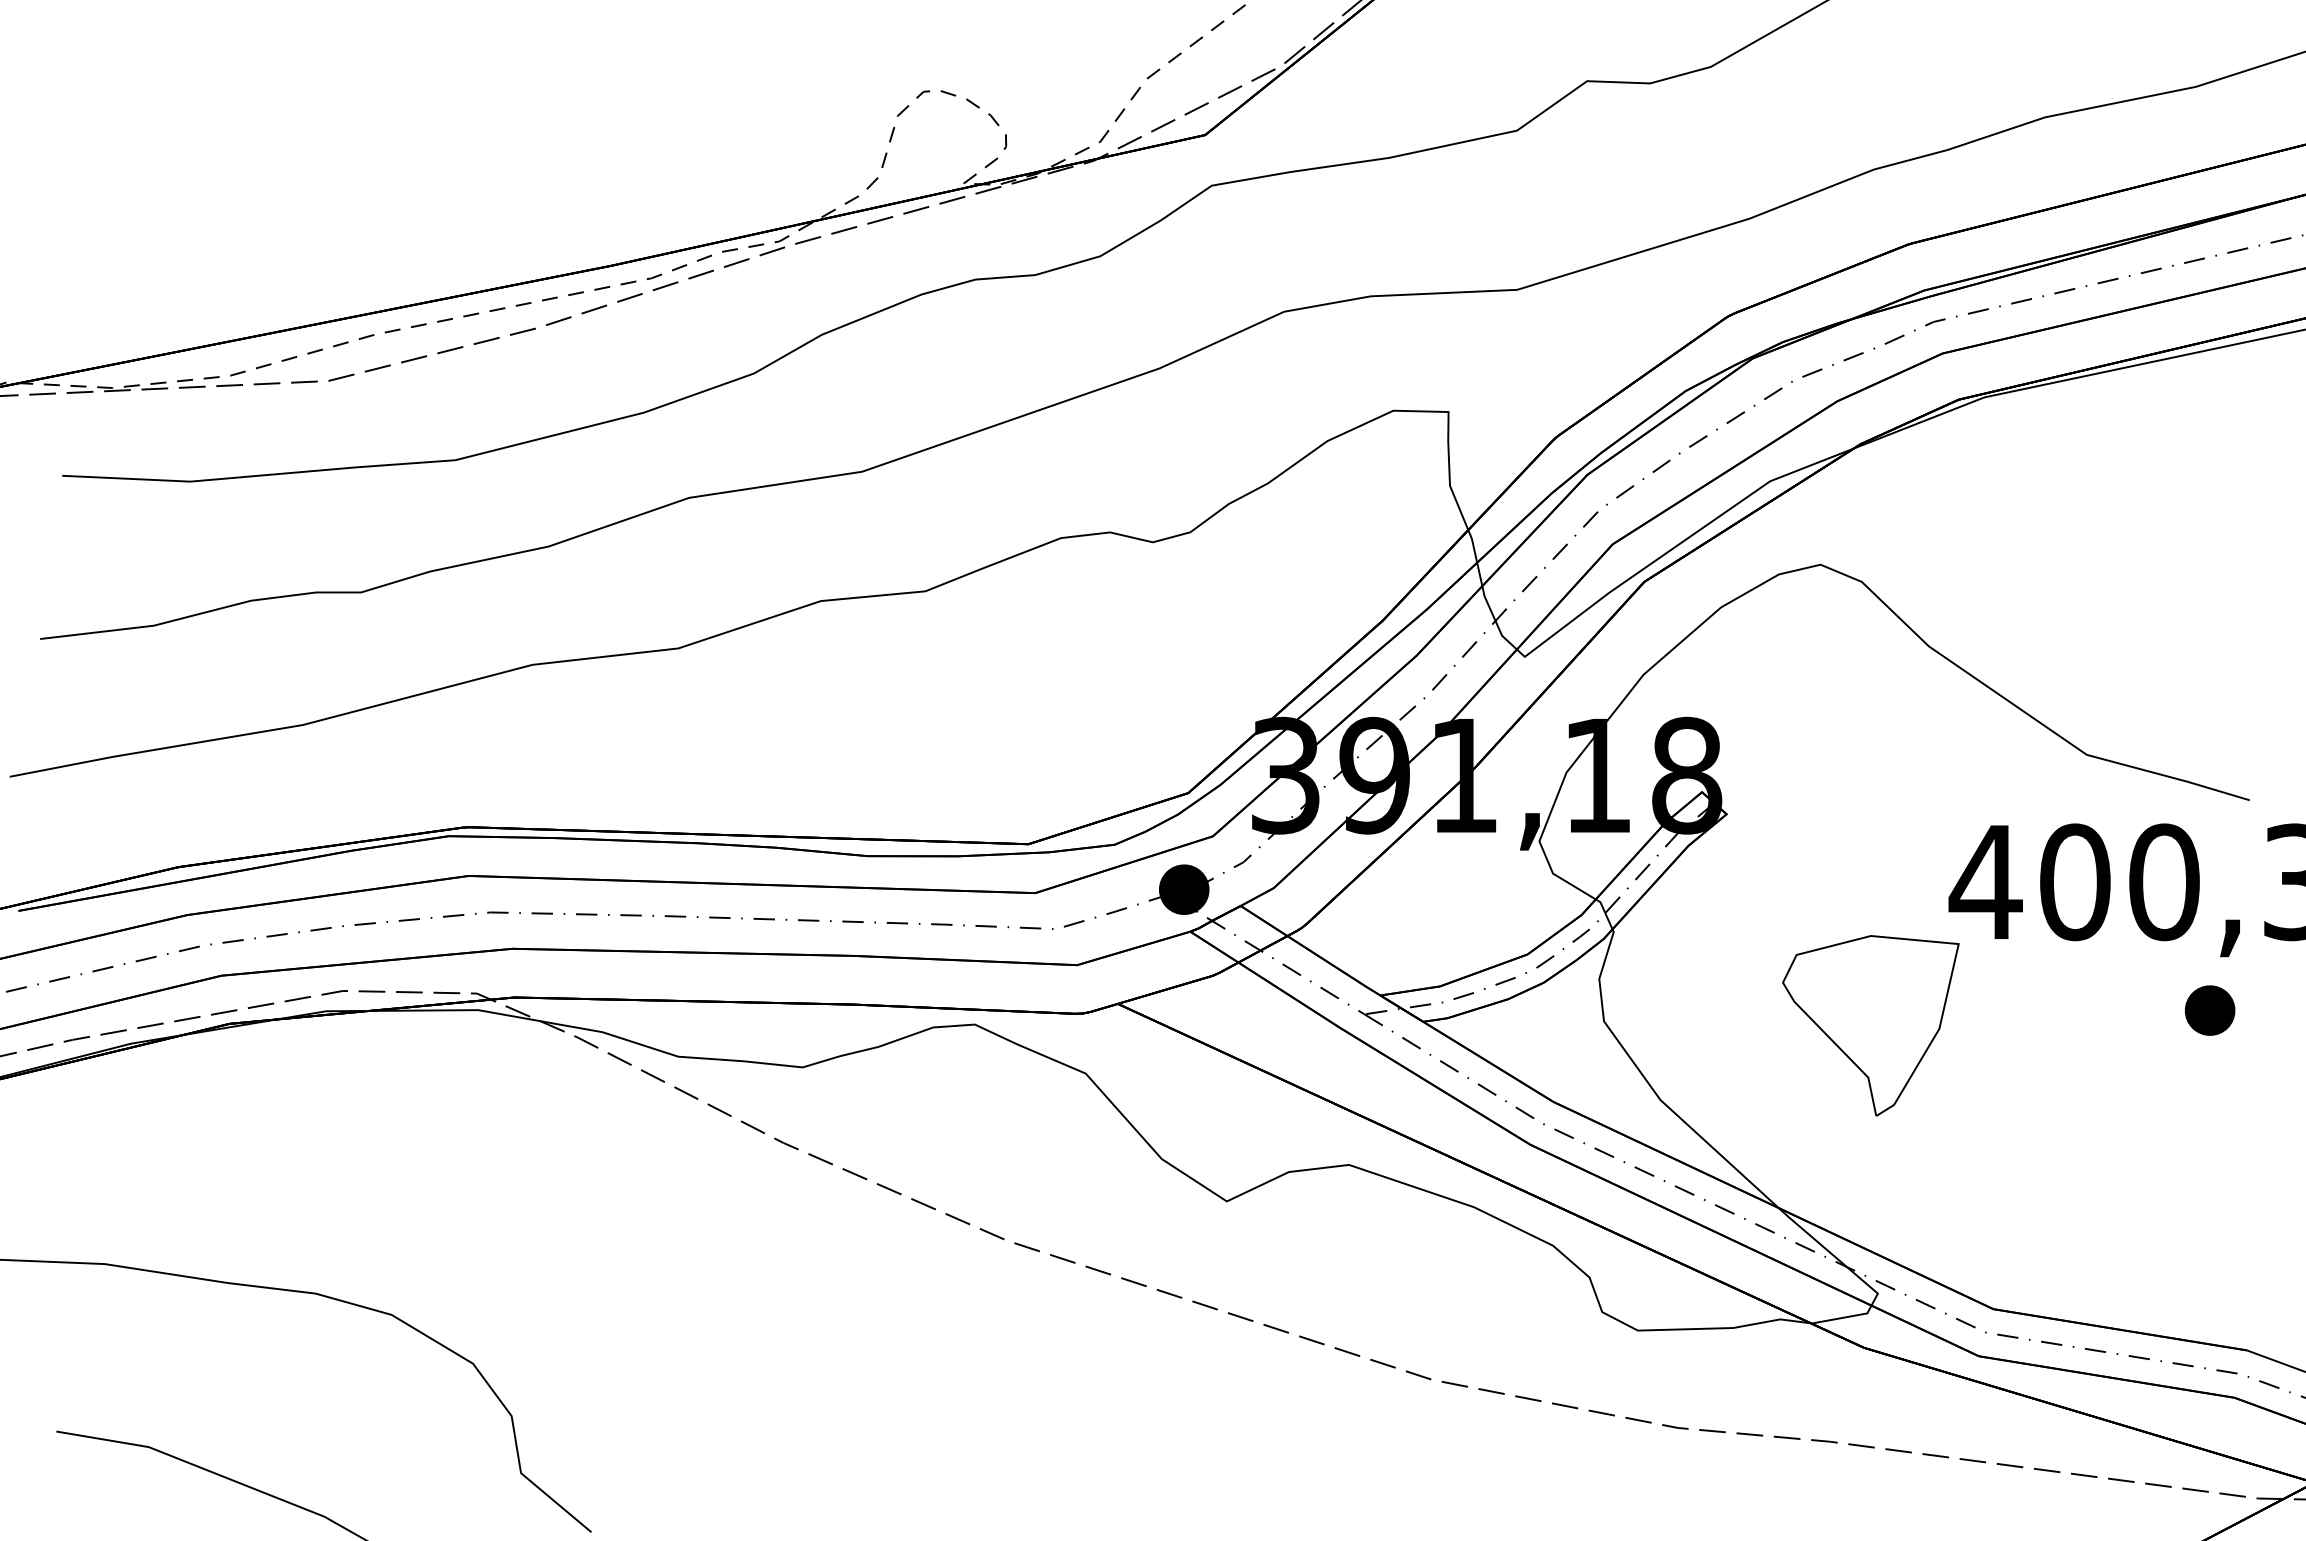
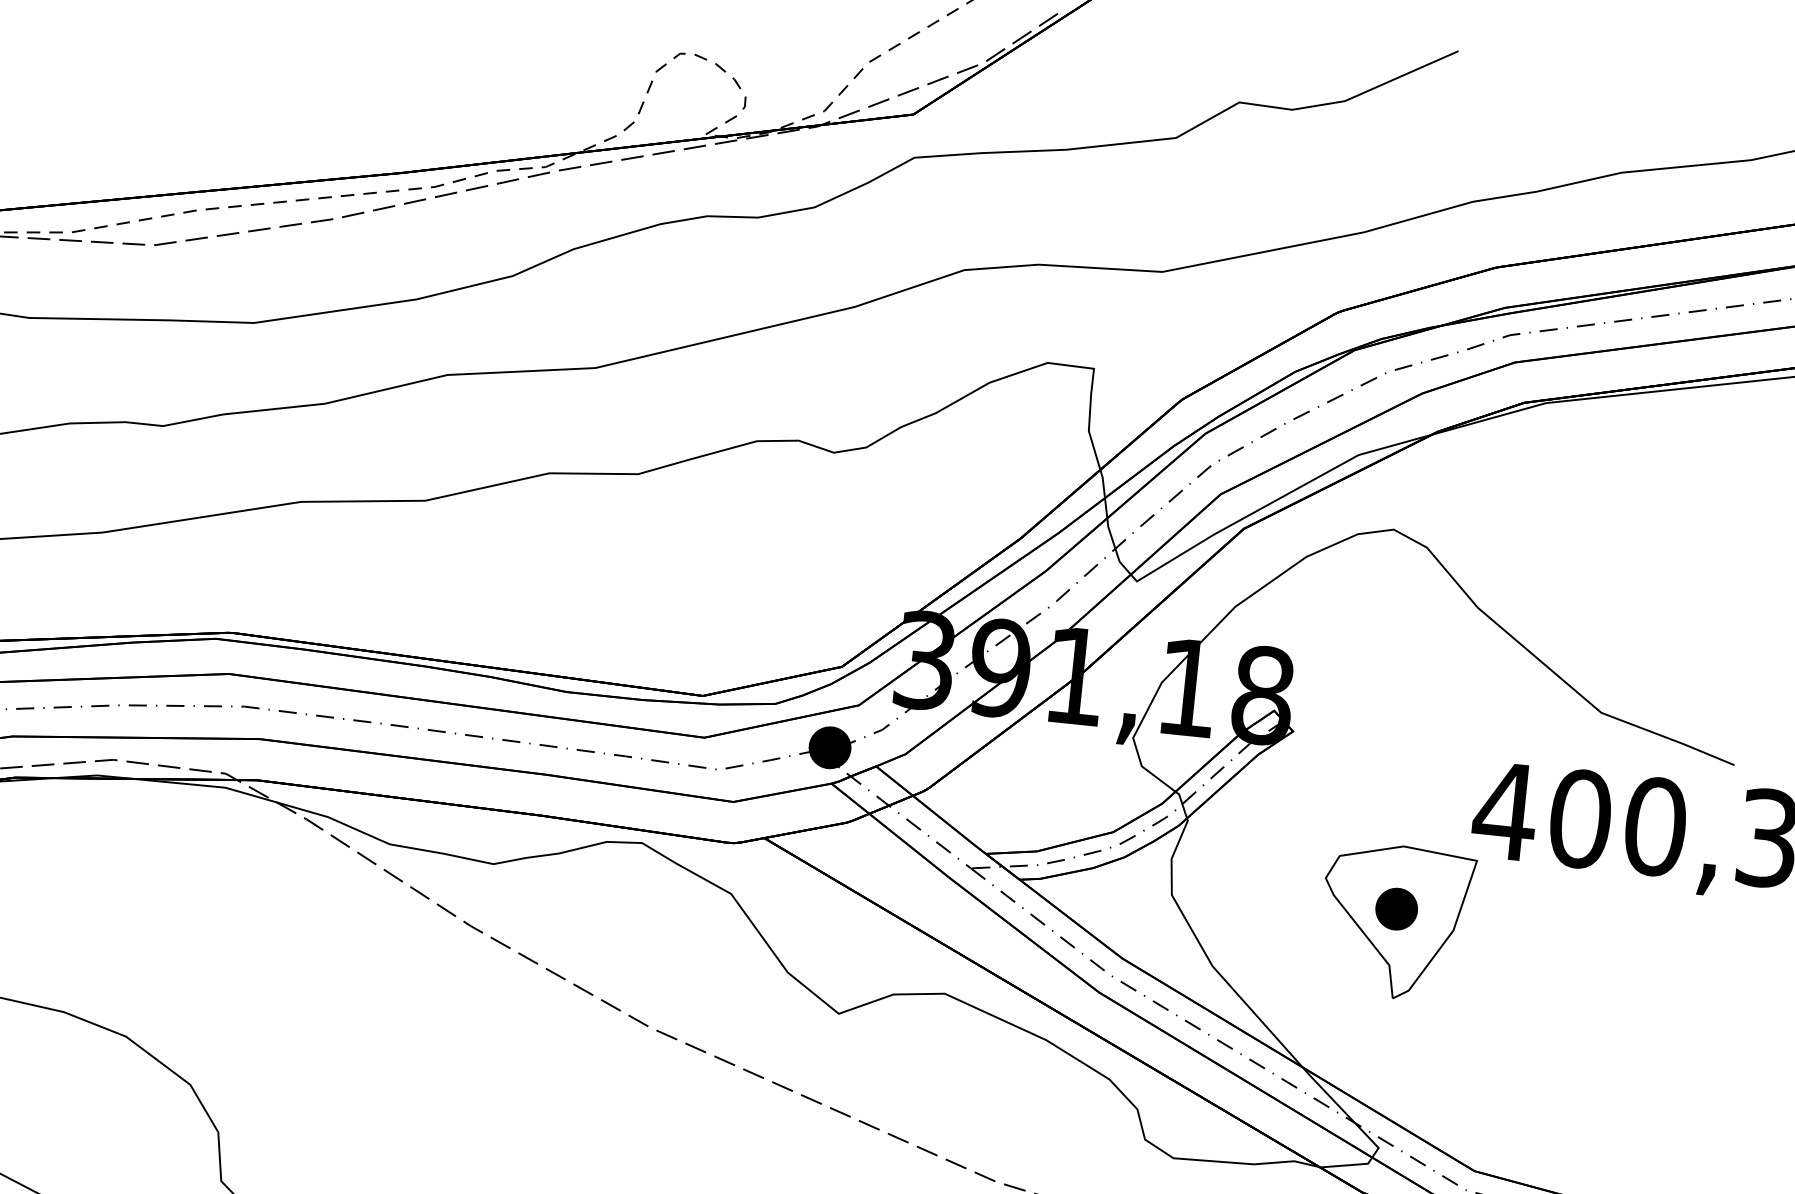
part: (2210, 1010) -> (1397, 909), moved

